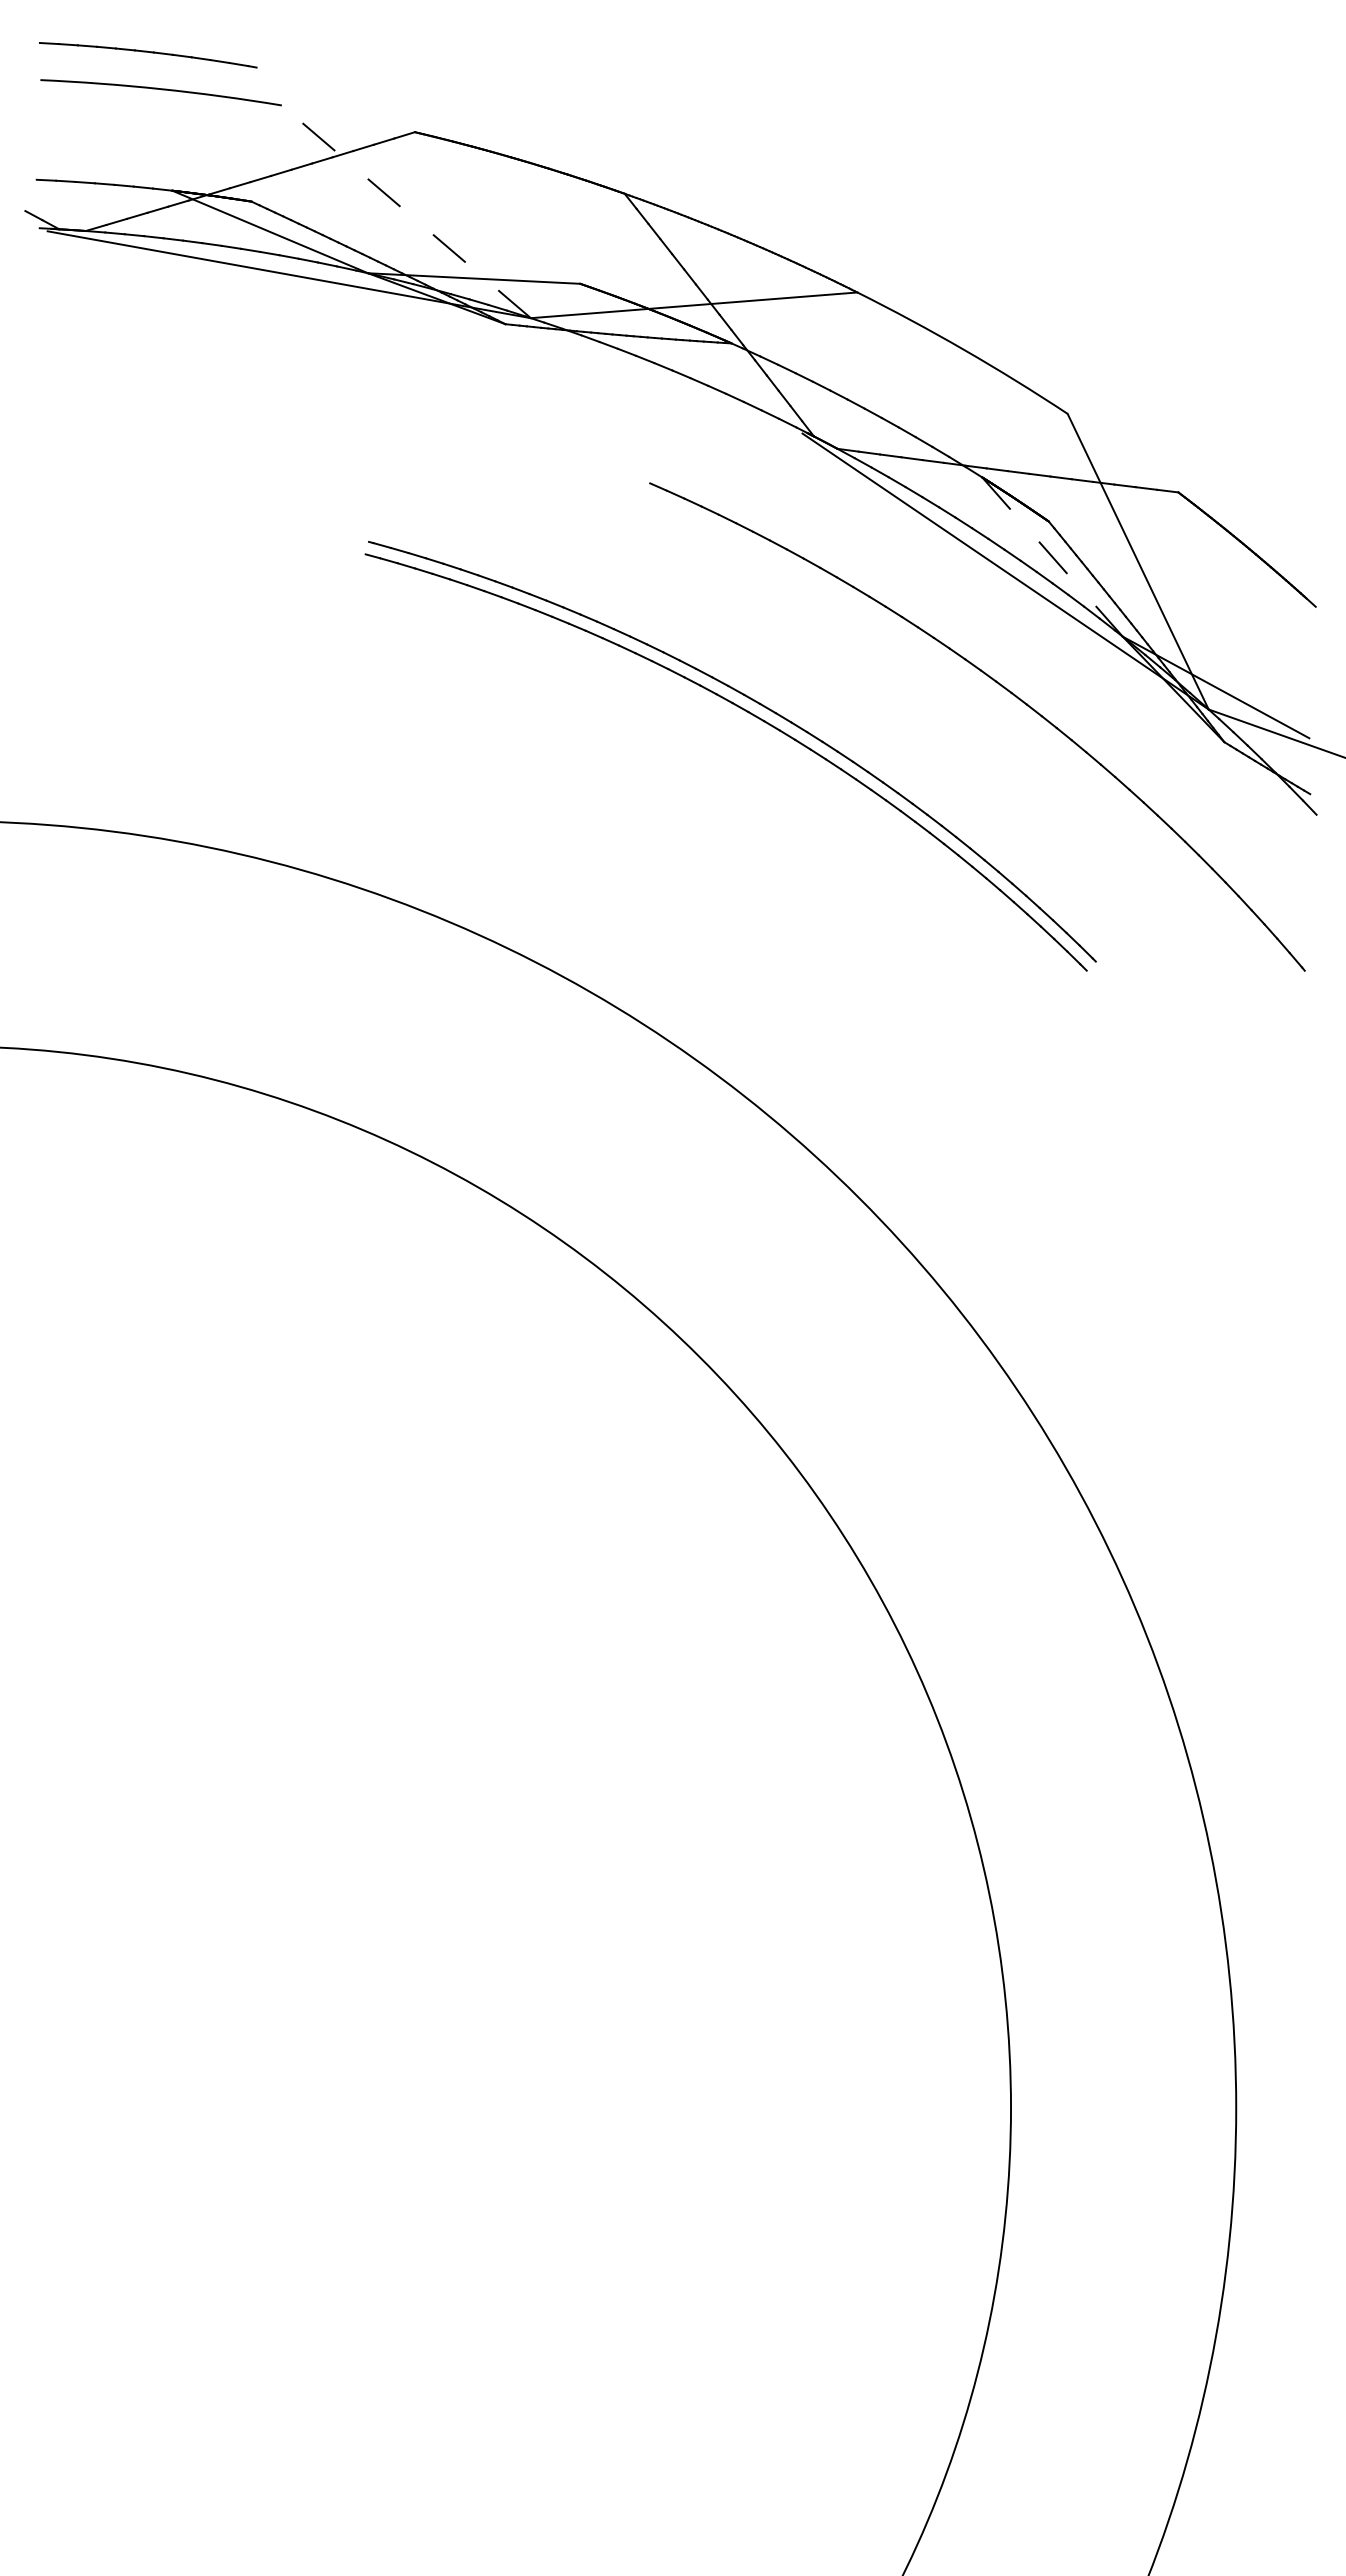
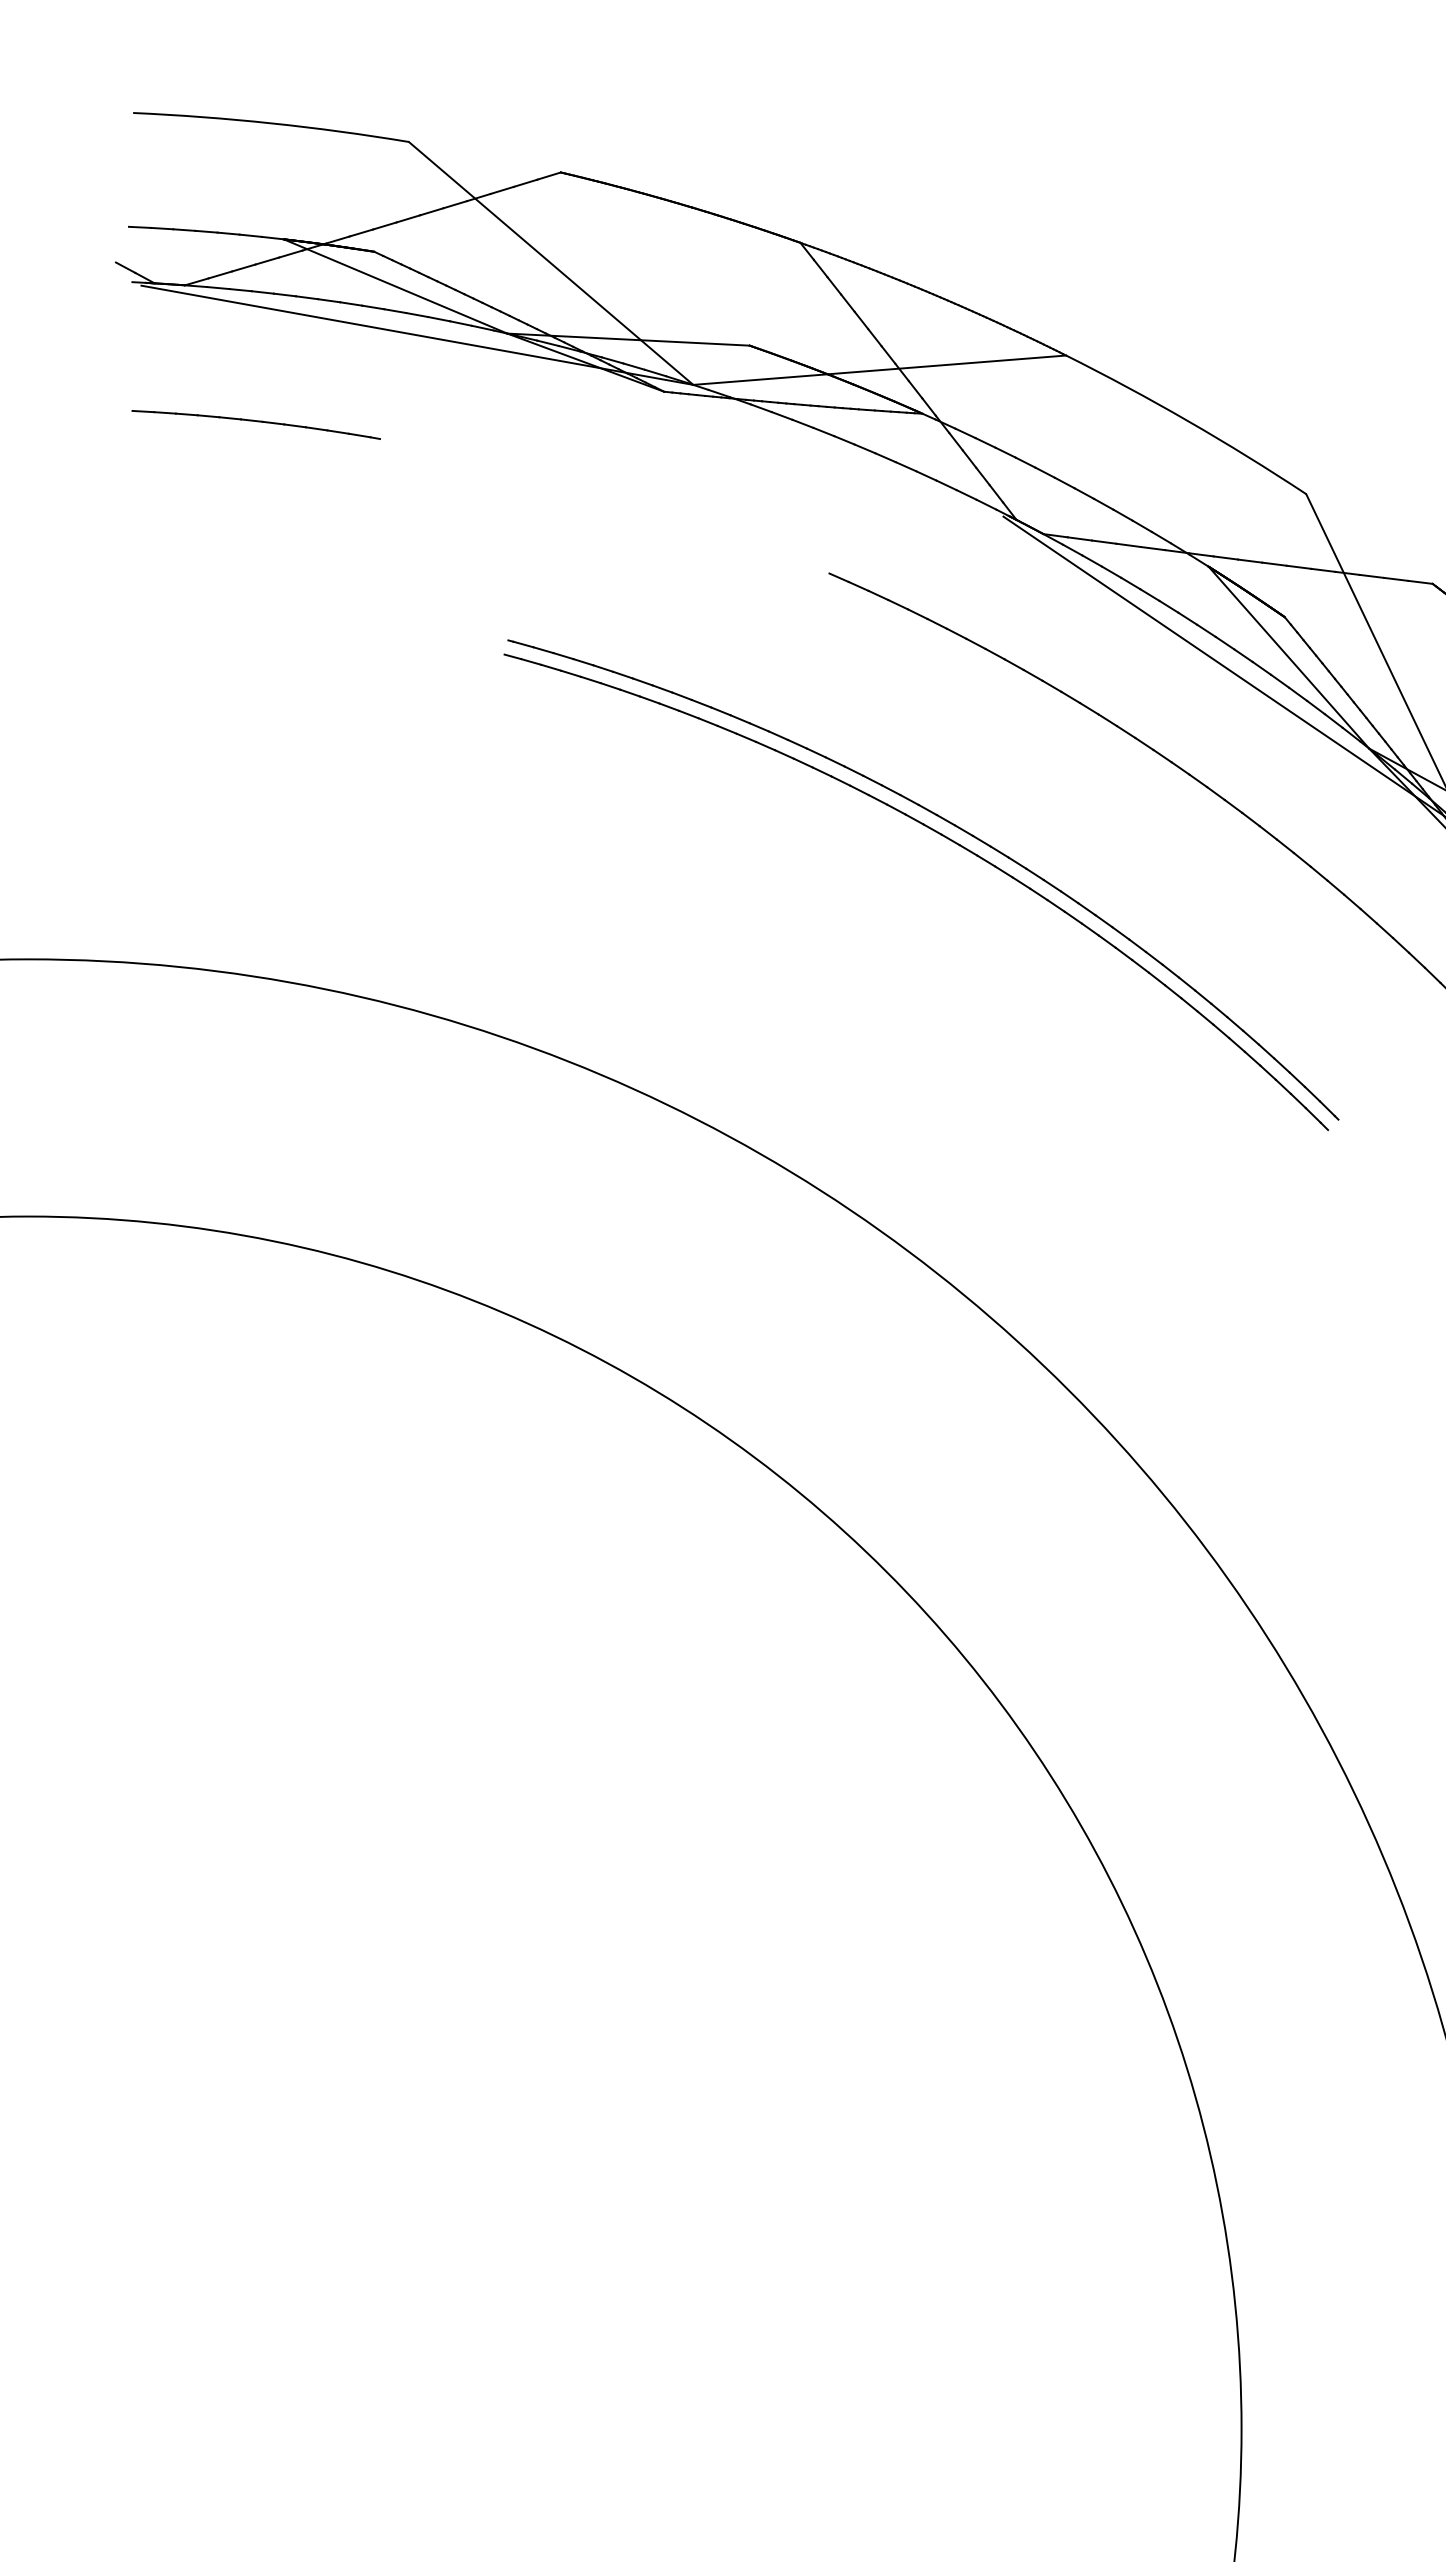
part: (148, 55) -> (256, 425), moved
line: (406, 211) -> (551, 263), dashed -> solid
line: (1052, 557) -> (1288, 658), dashed -> solid

